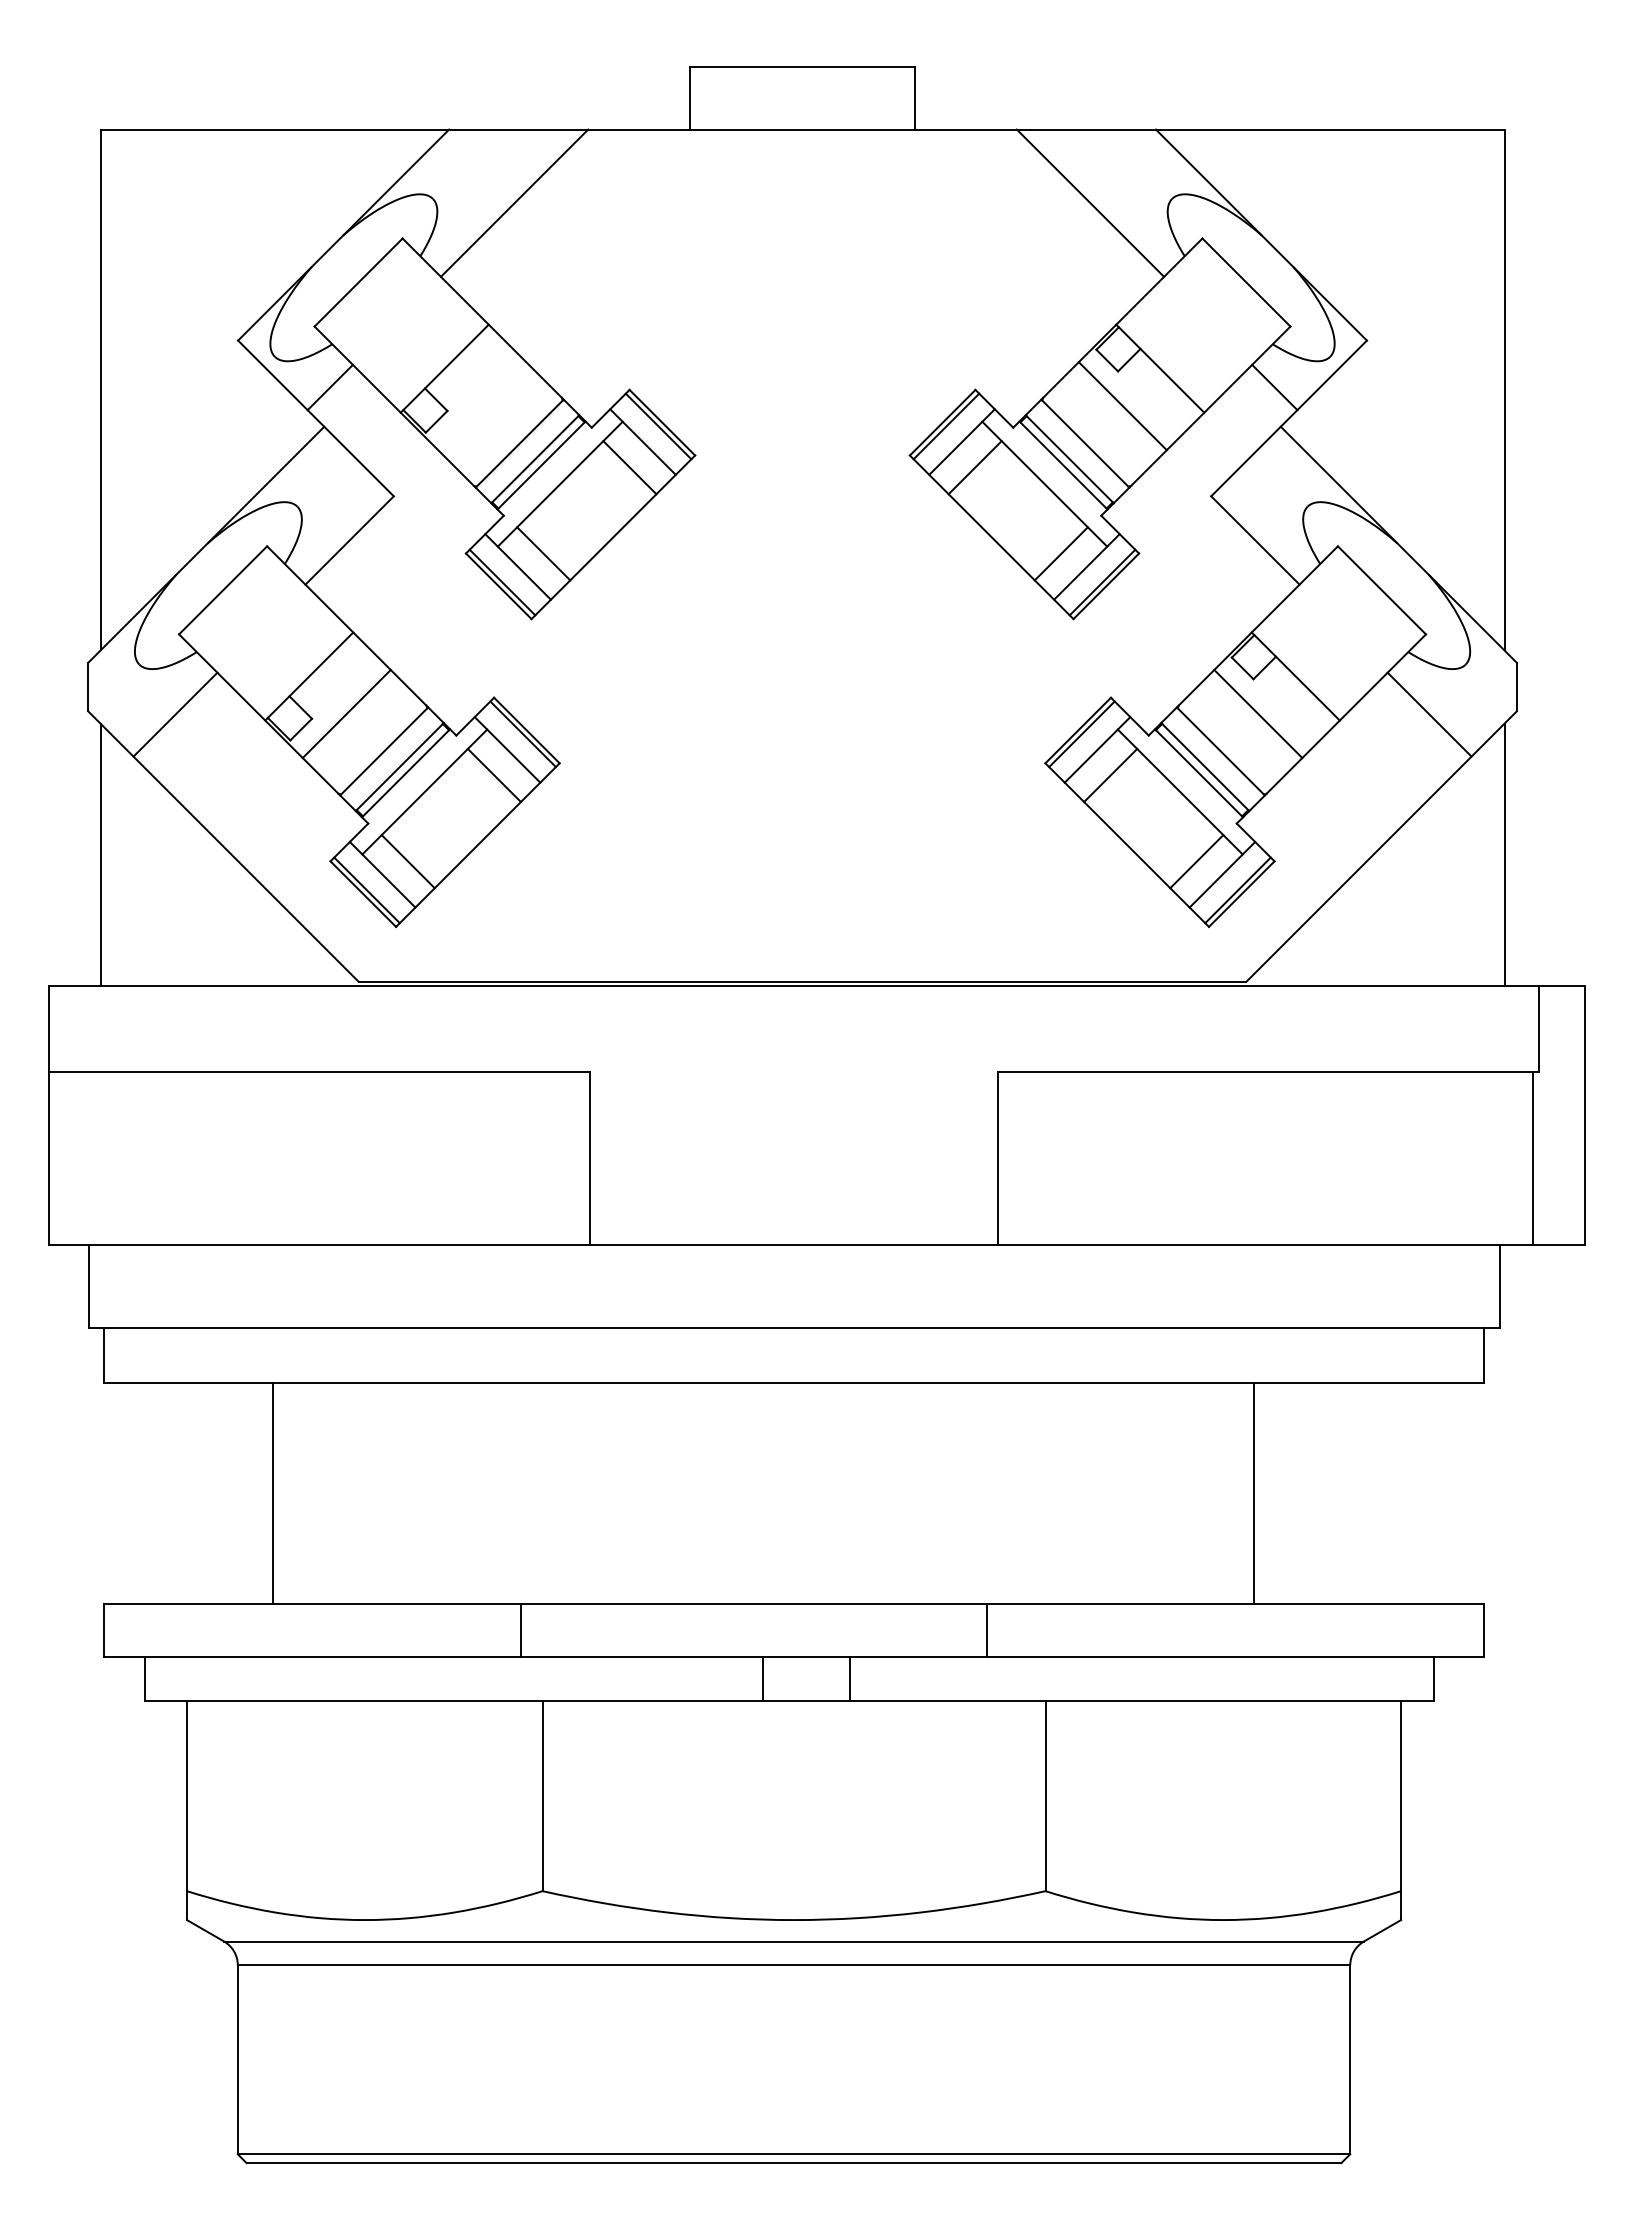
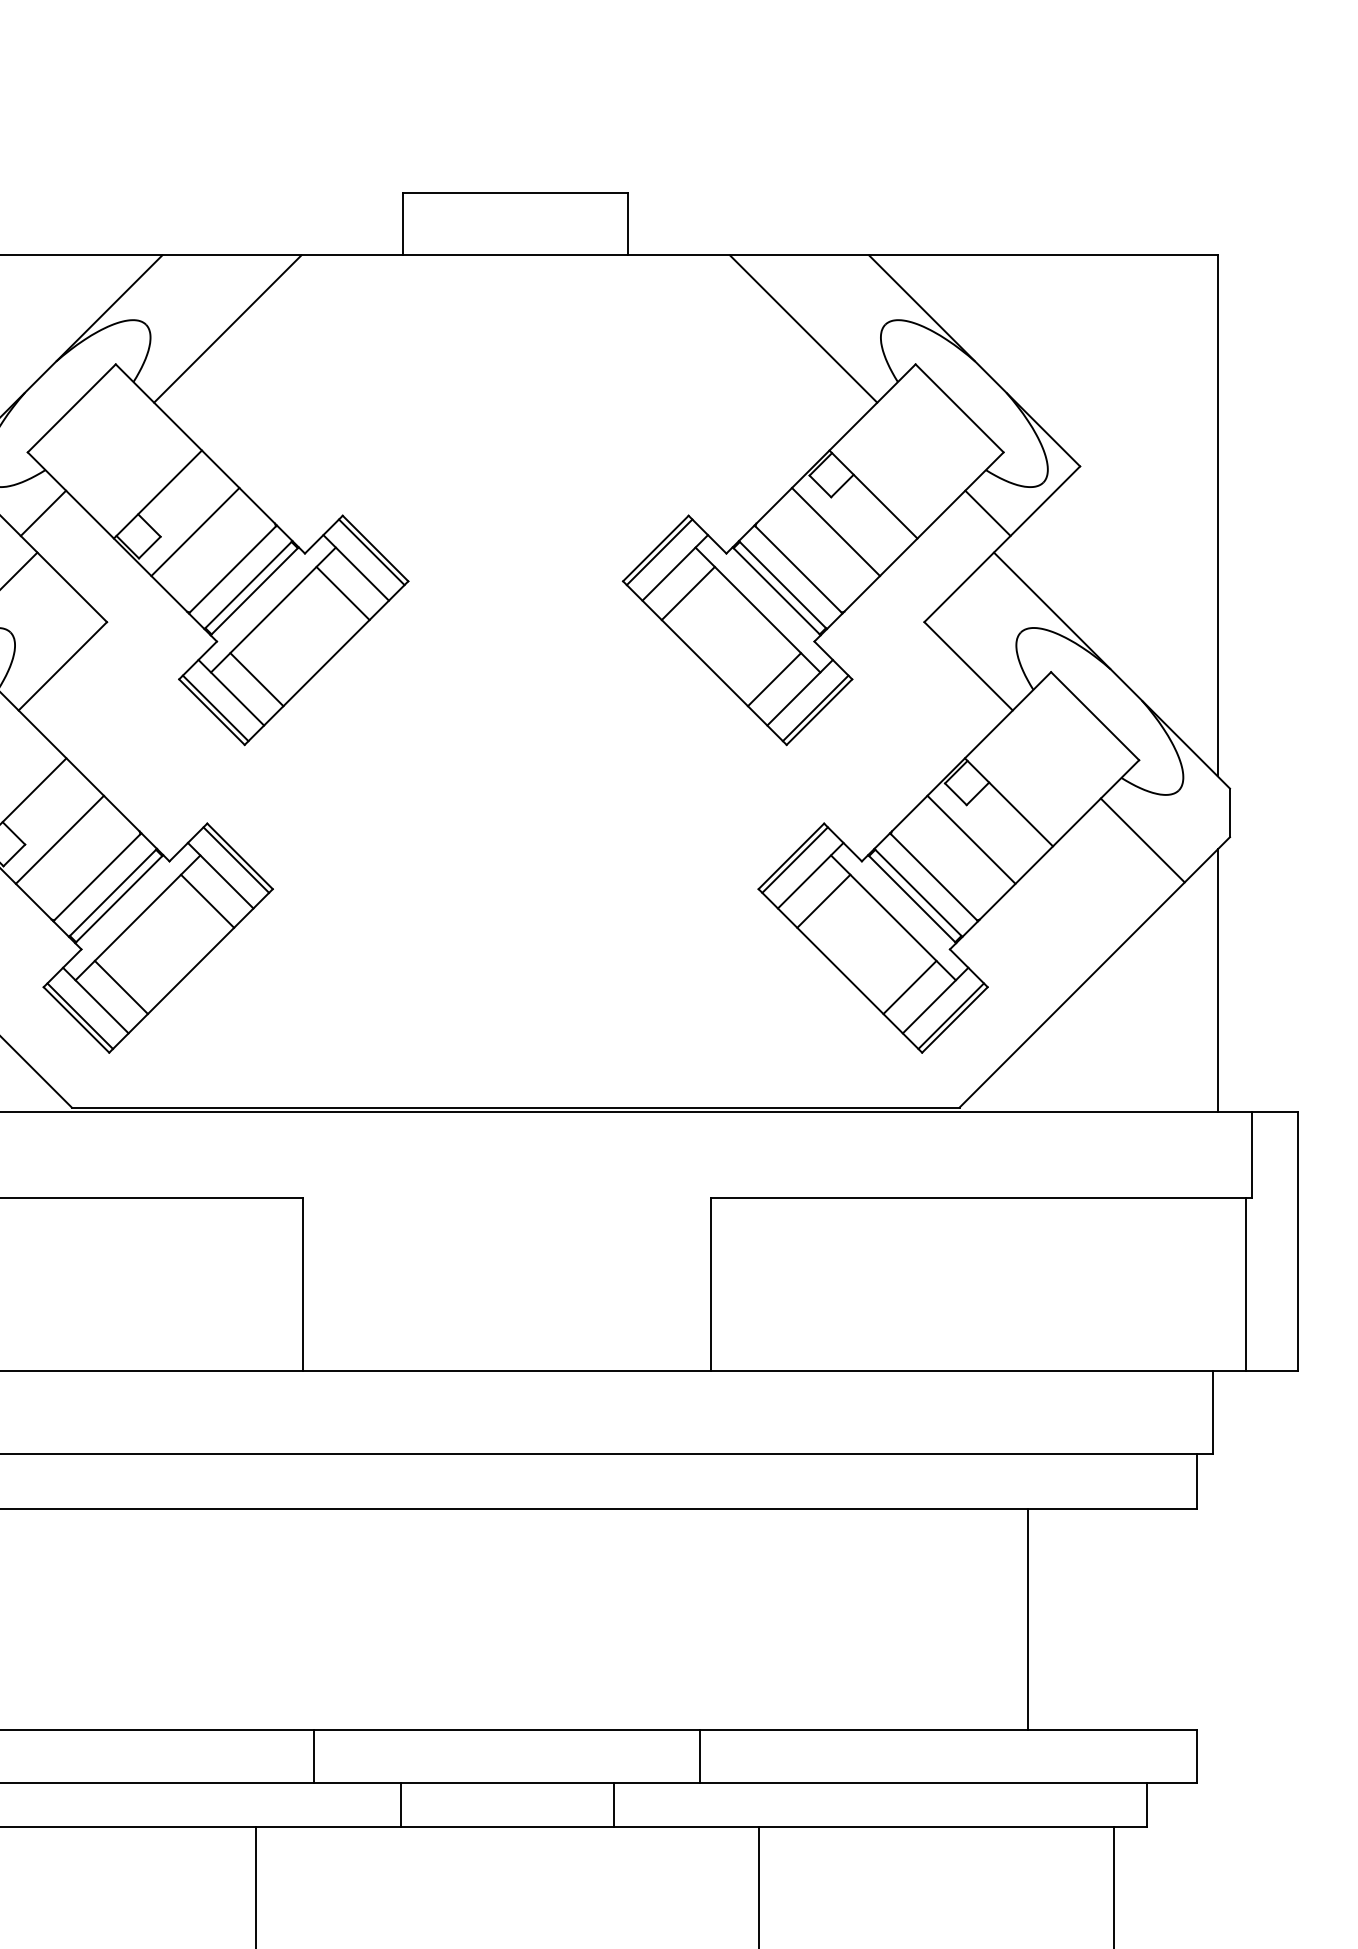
line: (482, 406) -> (195, 532), added
line: (1253, 1493) -> (1027, 1619), moved
line: (520, 1630) -> (313, 1756), moved
line: (763, 1679) -> (400, 1805), moved
line: (849, 1679) -> (613, 1805), moved

